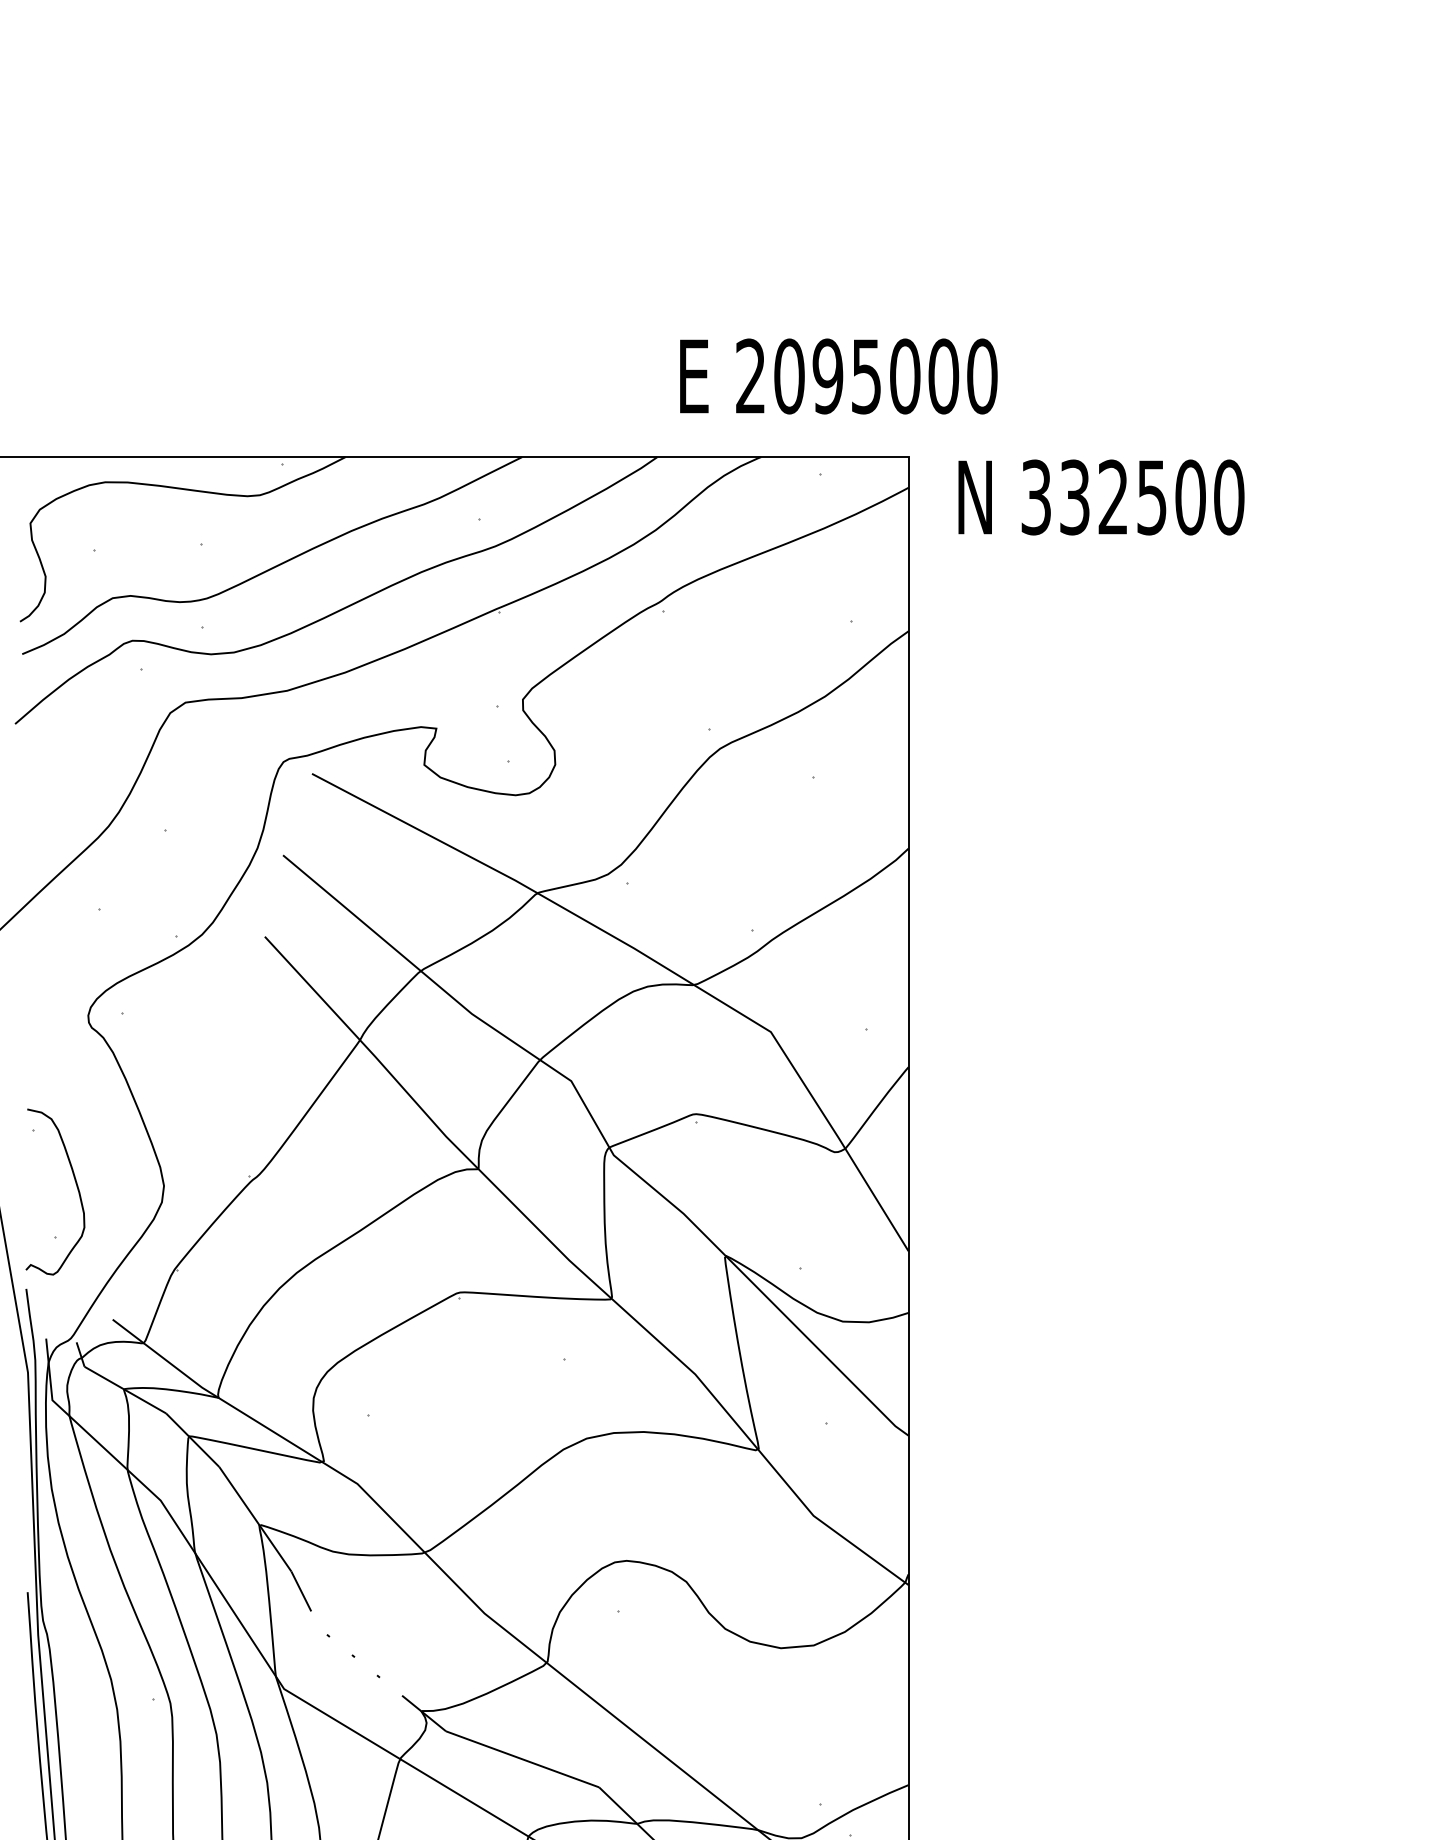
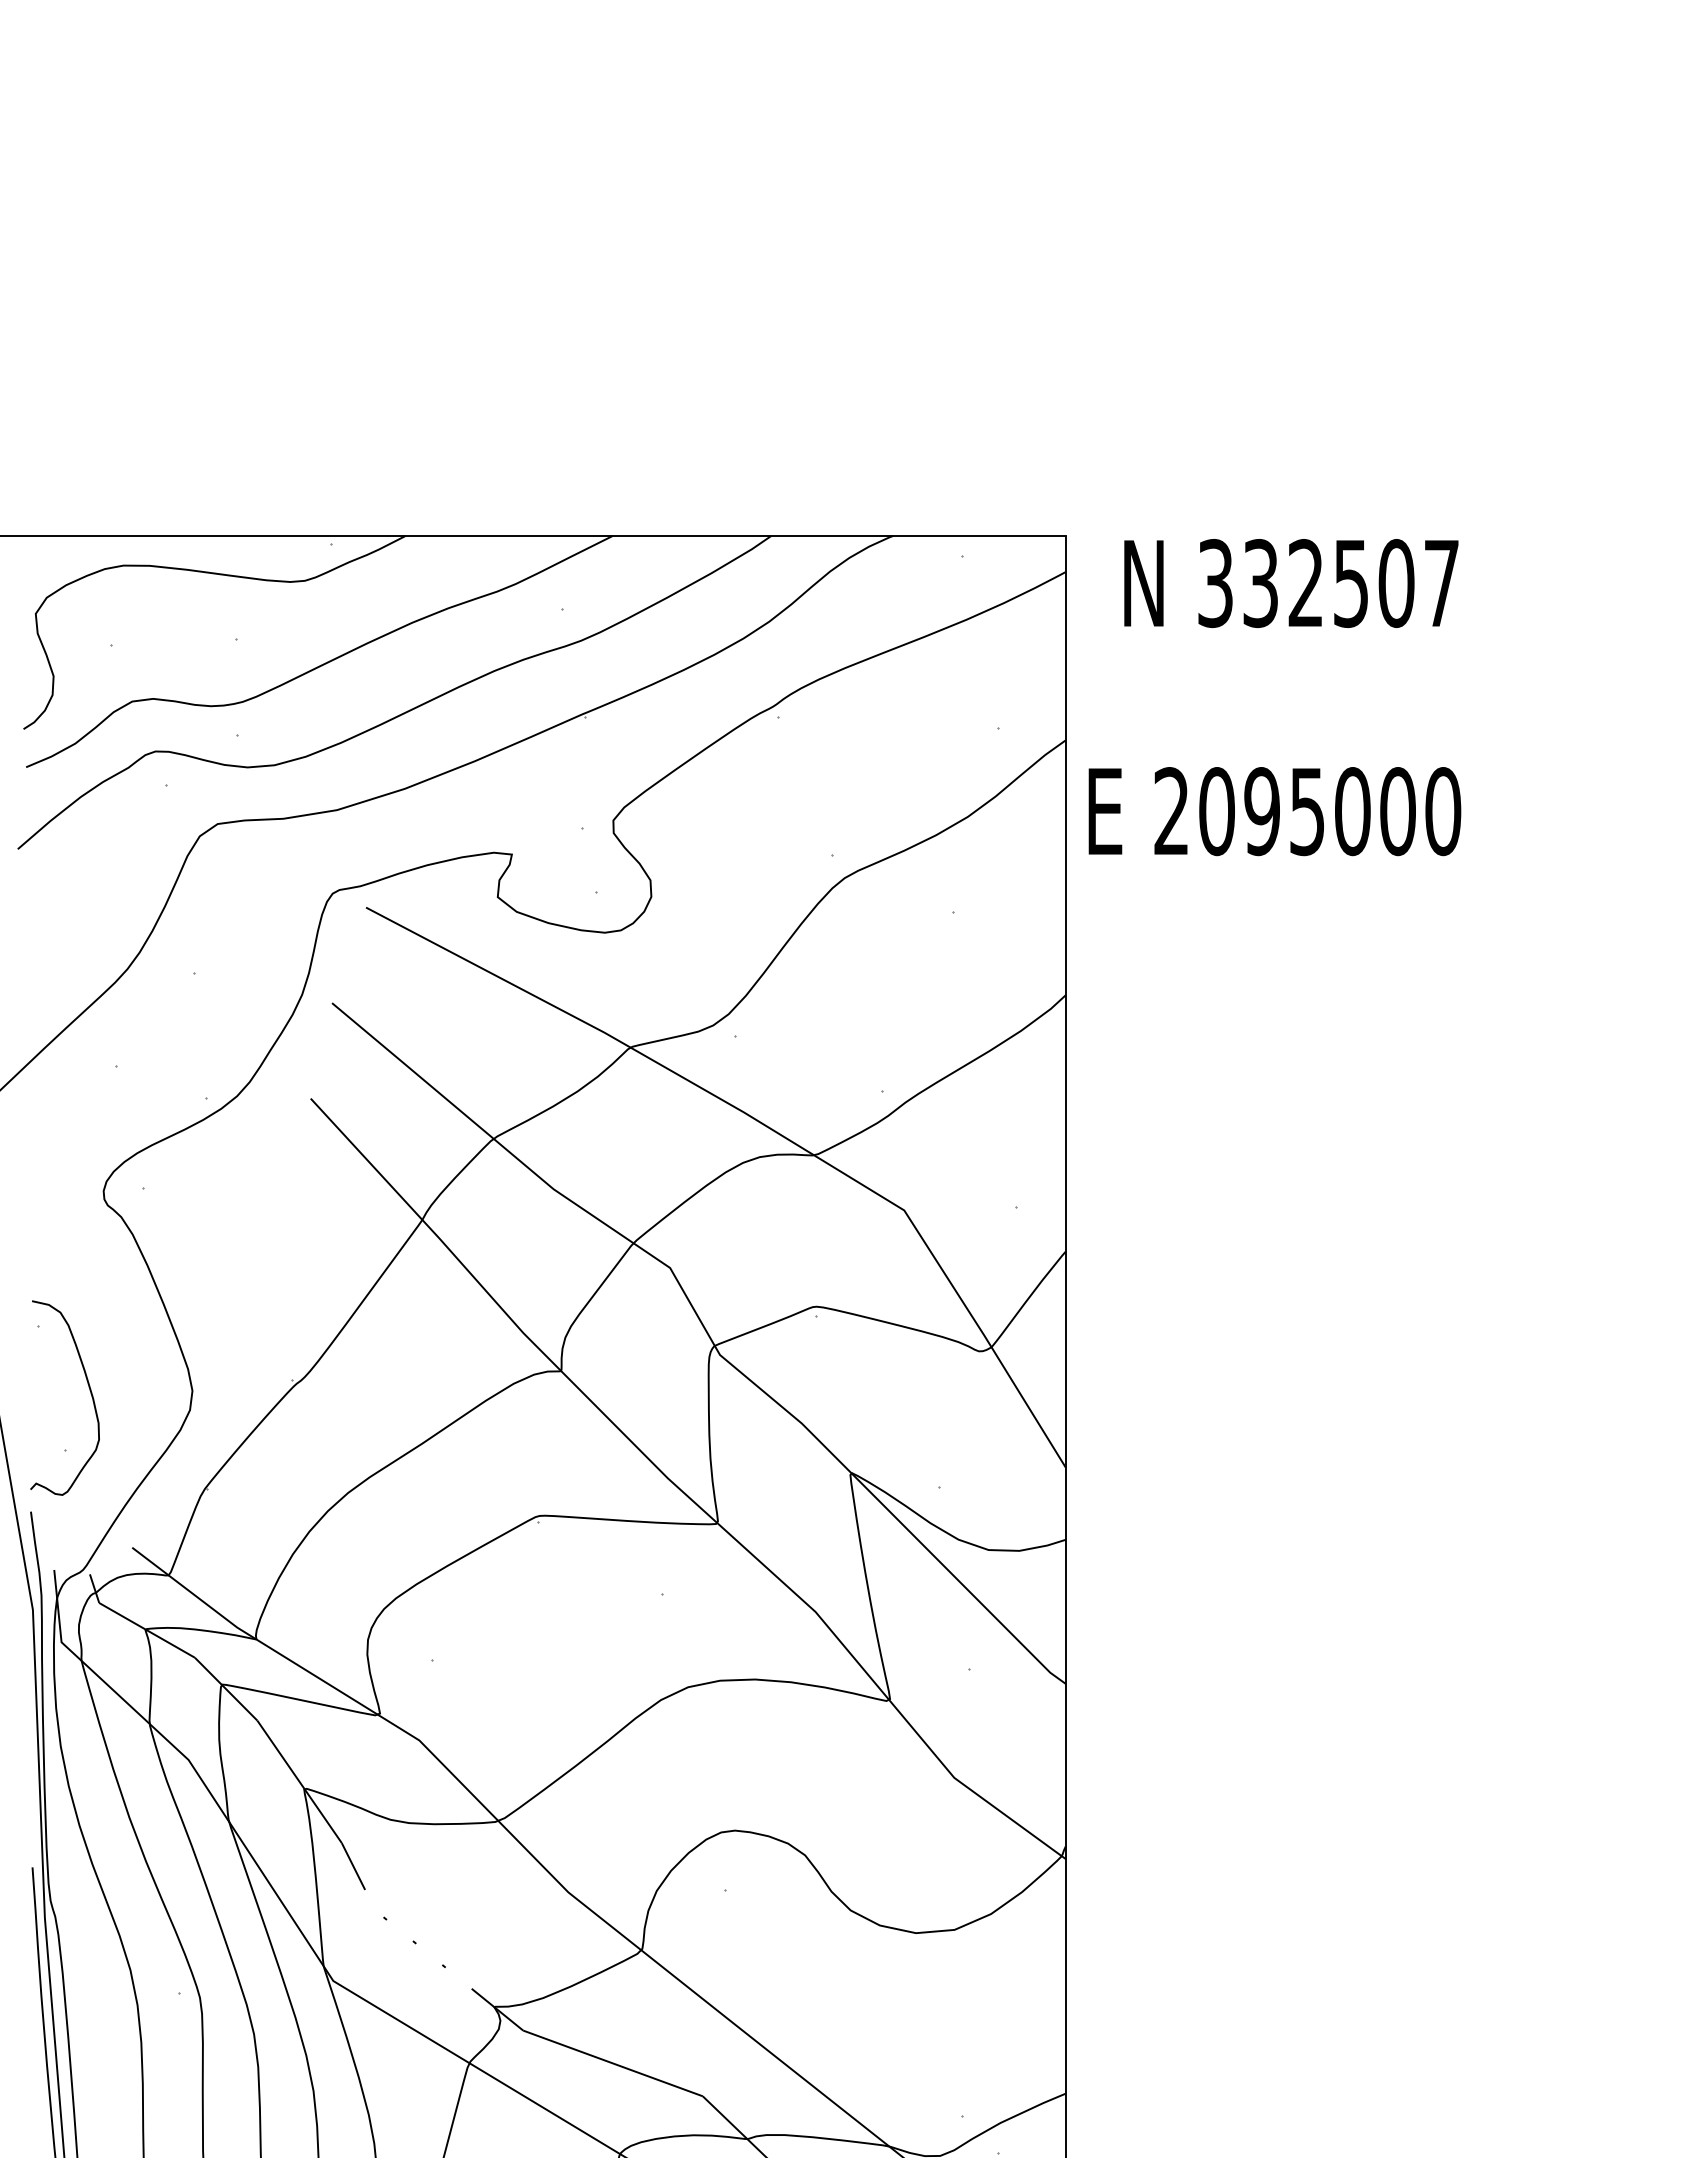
text: (838, 376) -> (1274, 811), moved
text: (1228, 497) -> (1441, 583), 332500 -> 332507

